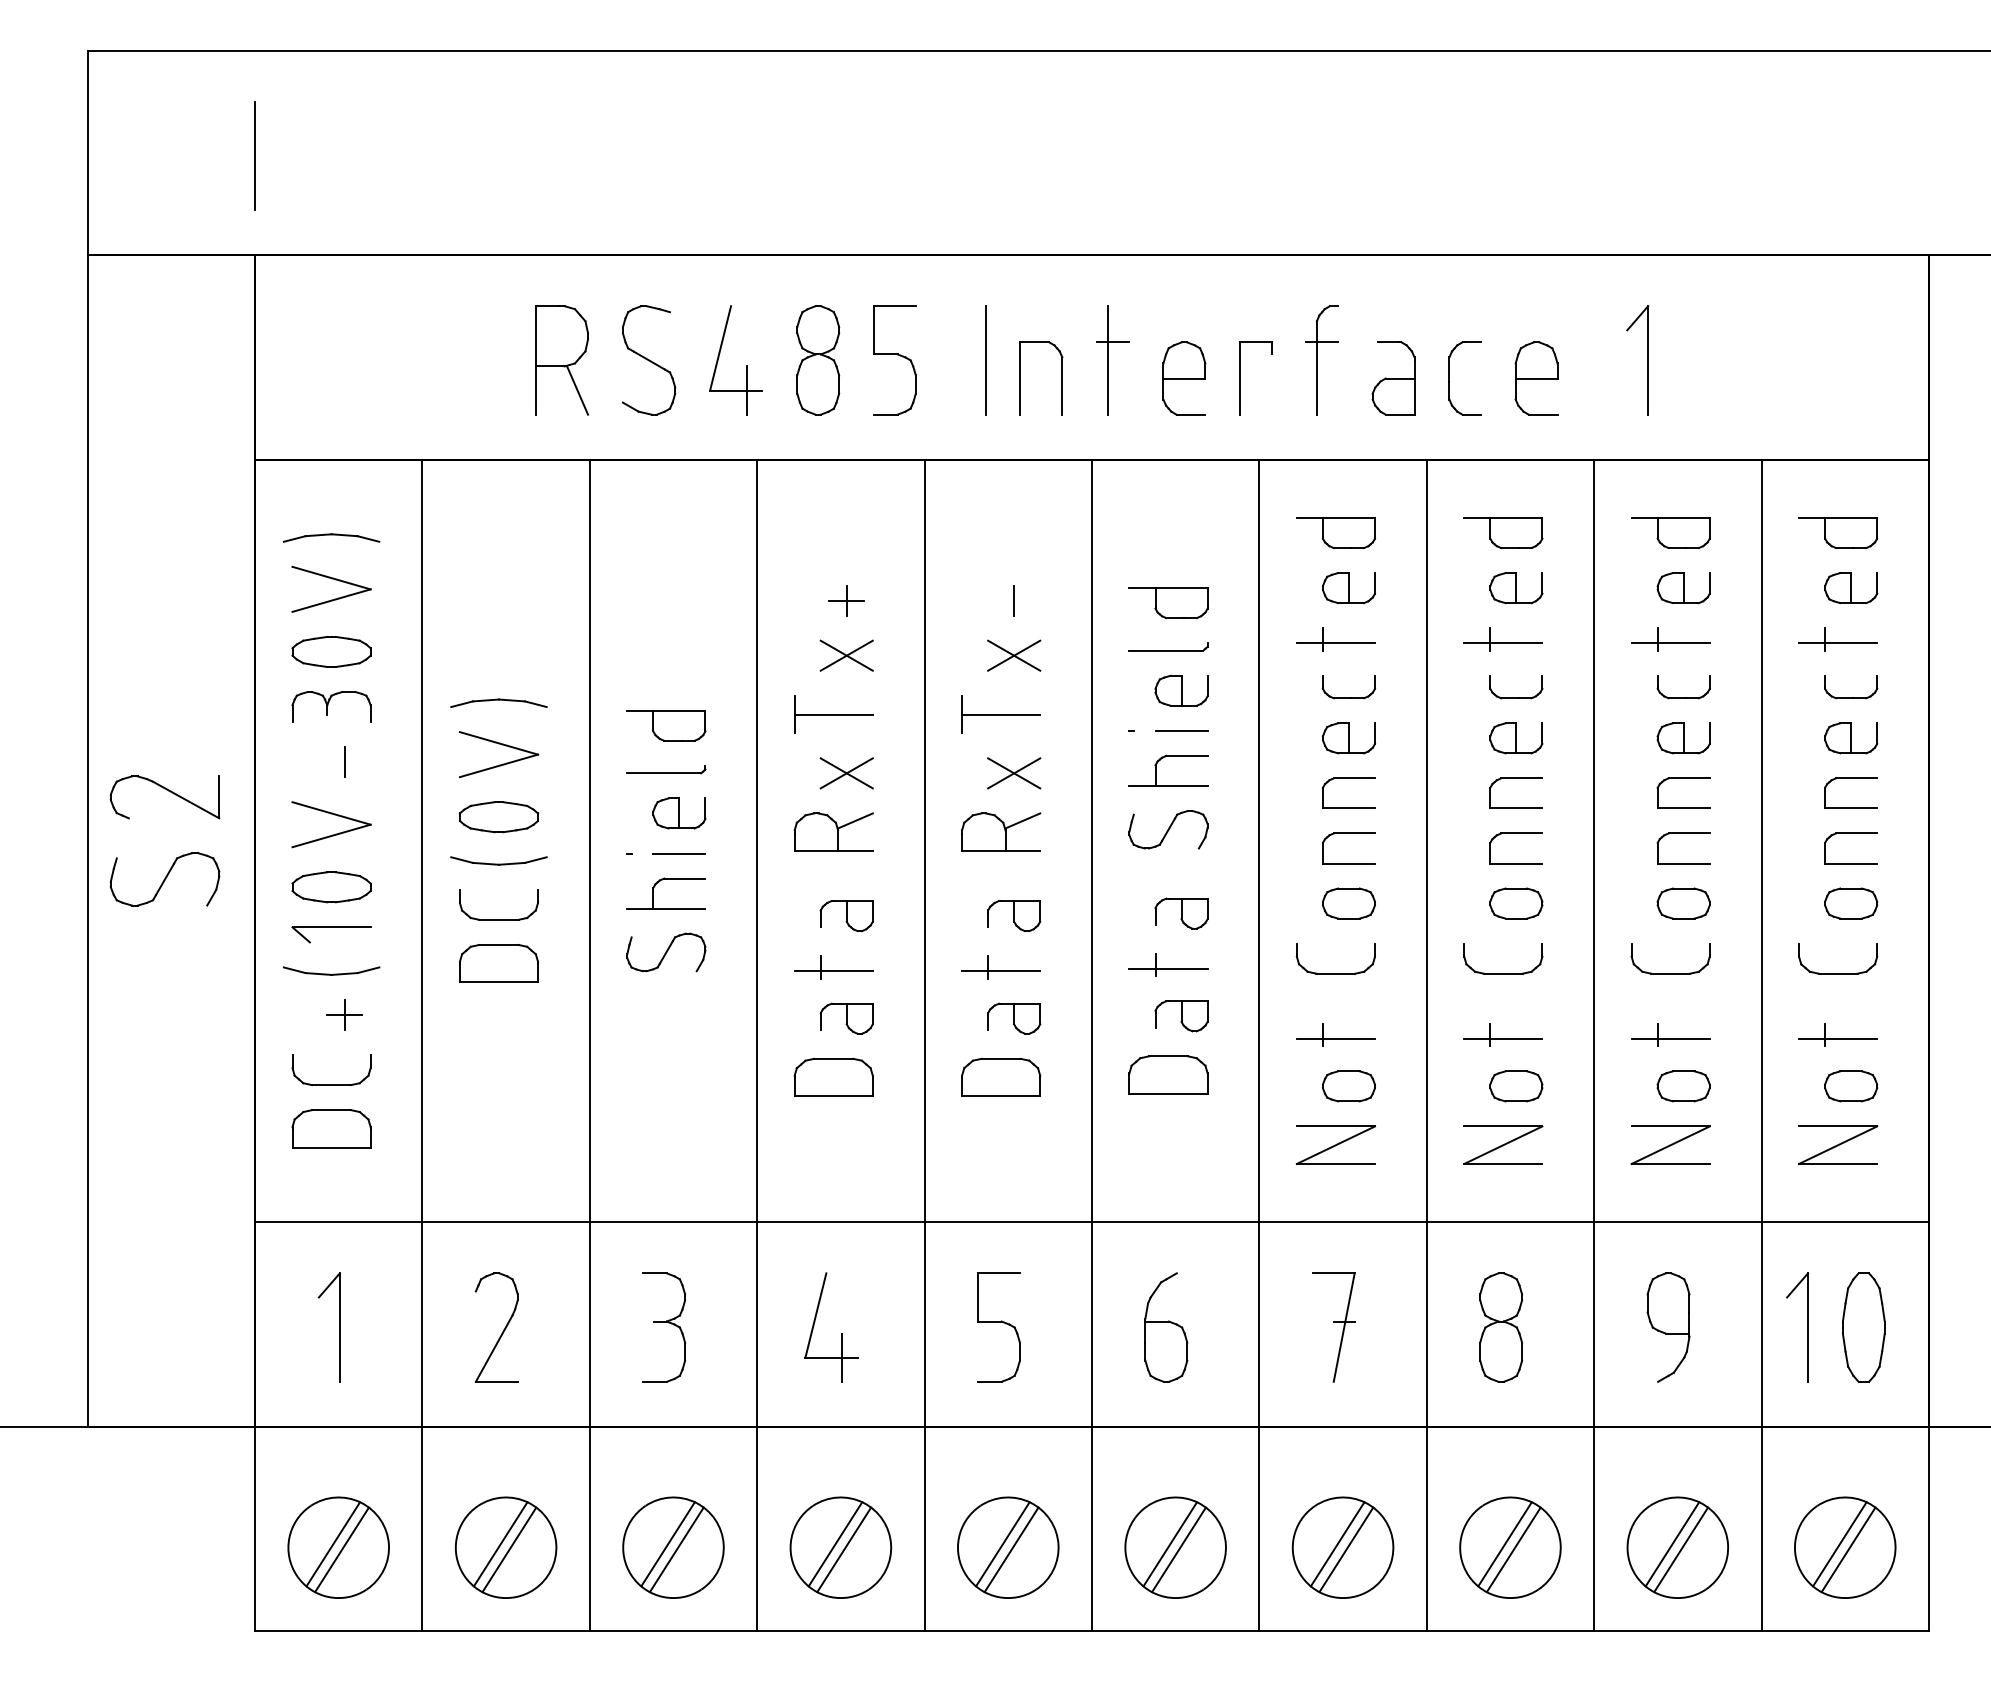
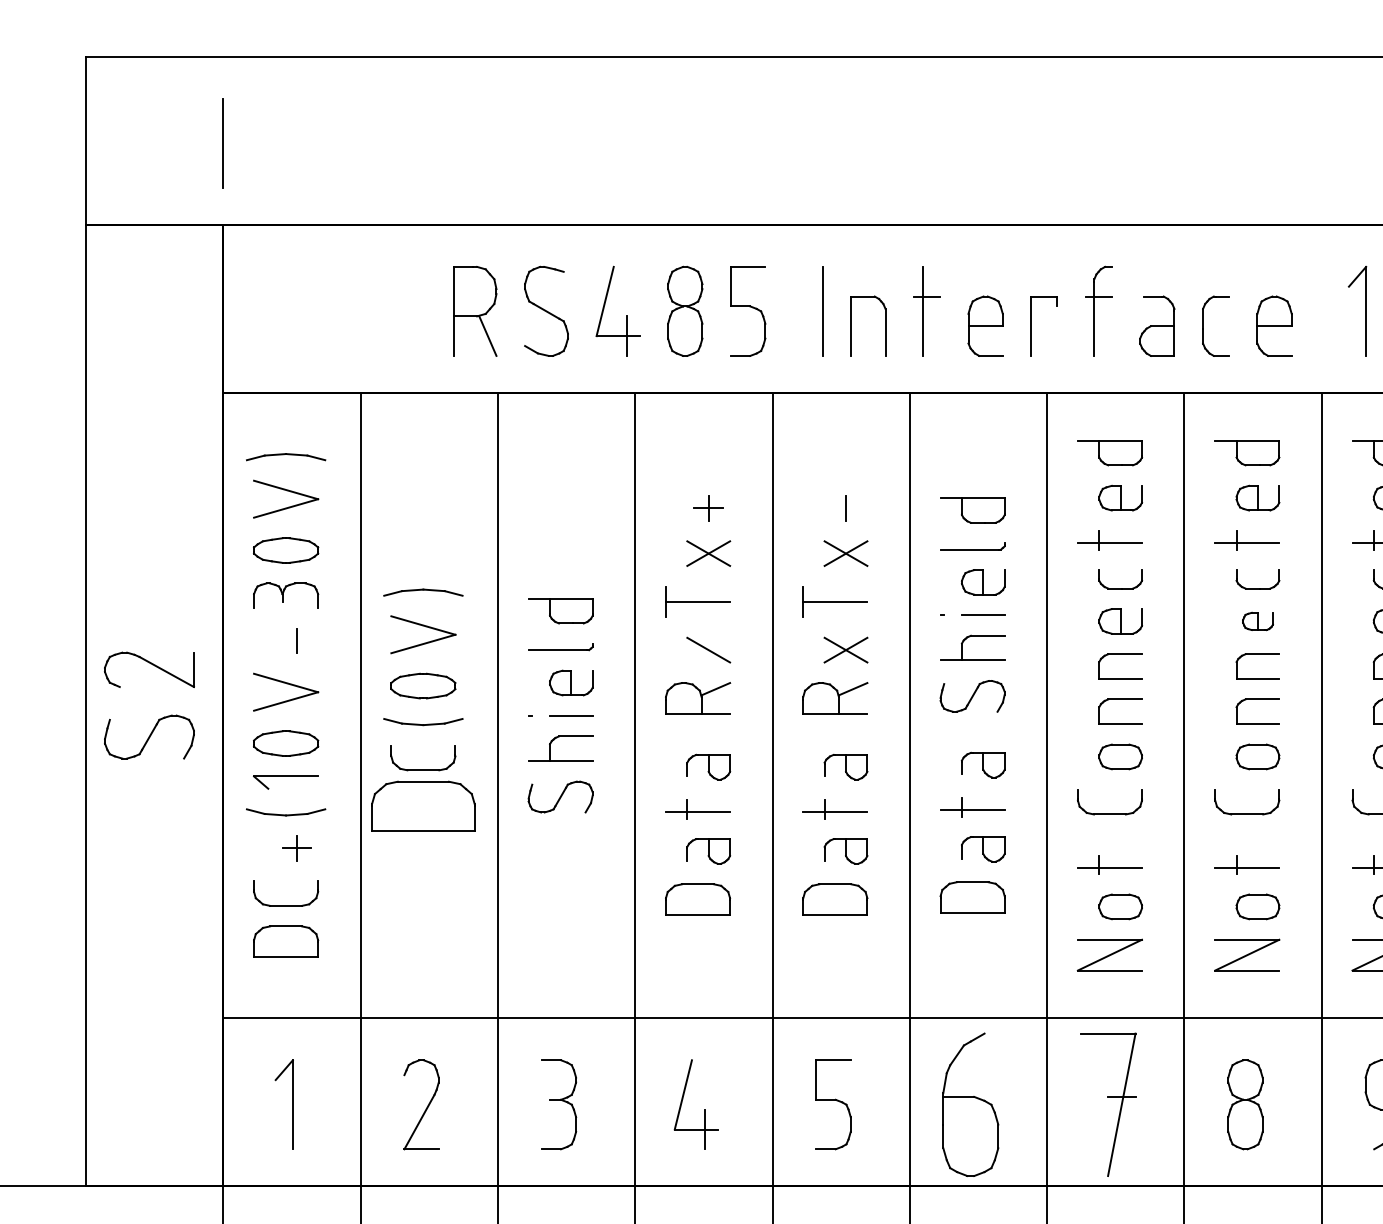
part: (1516, 738) -> (1258, 621), size x0.7
line: (846, 773) -> (708, 650), removed
part: (498, 963) -> (423, 806), size x1.6
part: (1166, 1327) -> (970, 1104), size x1.6
part: (1333, 1327) -> (1107, 1104), size x1.6

